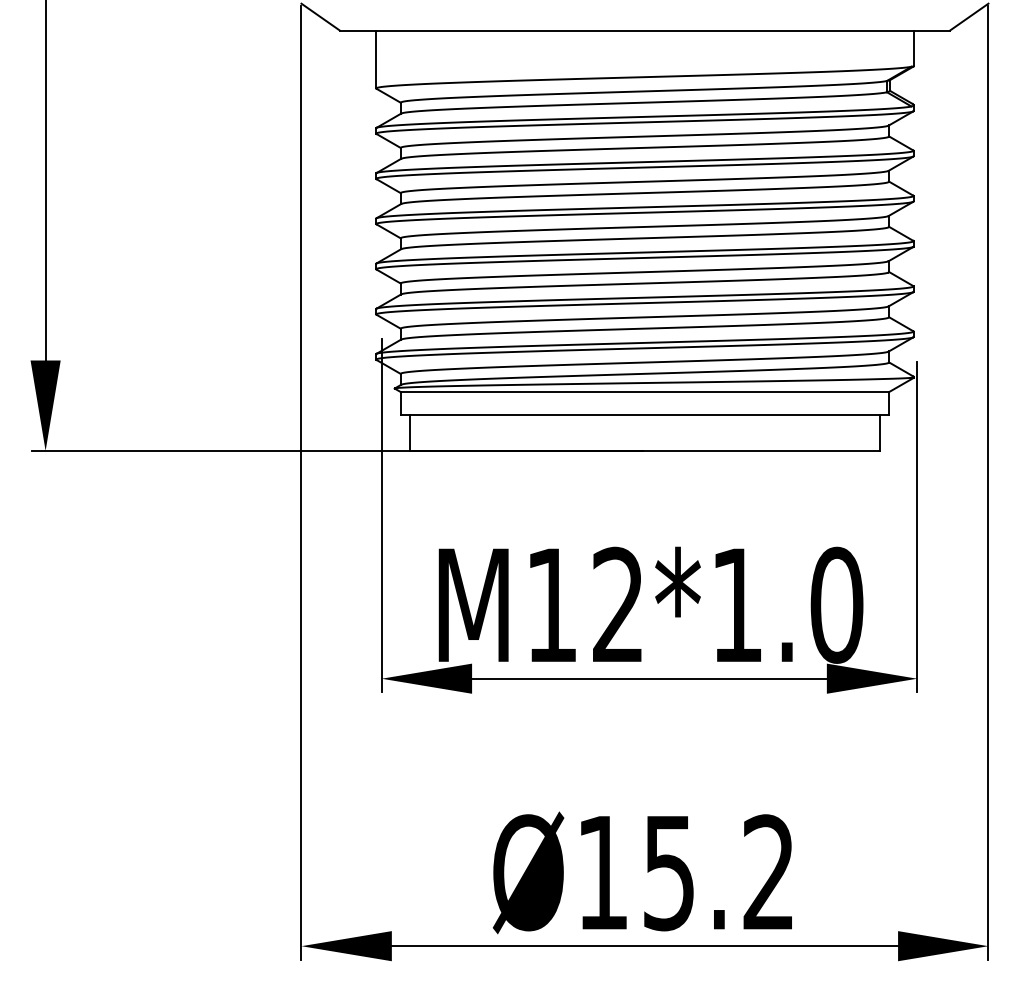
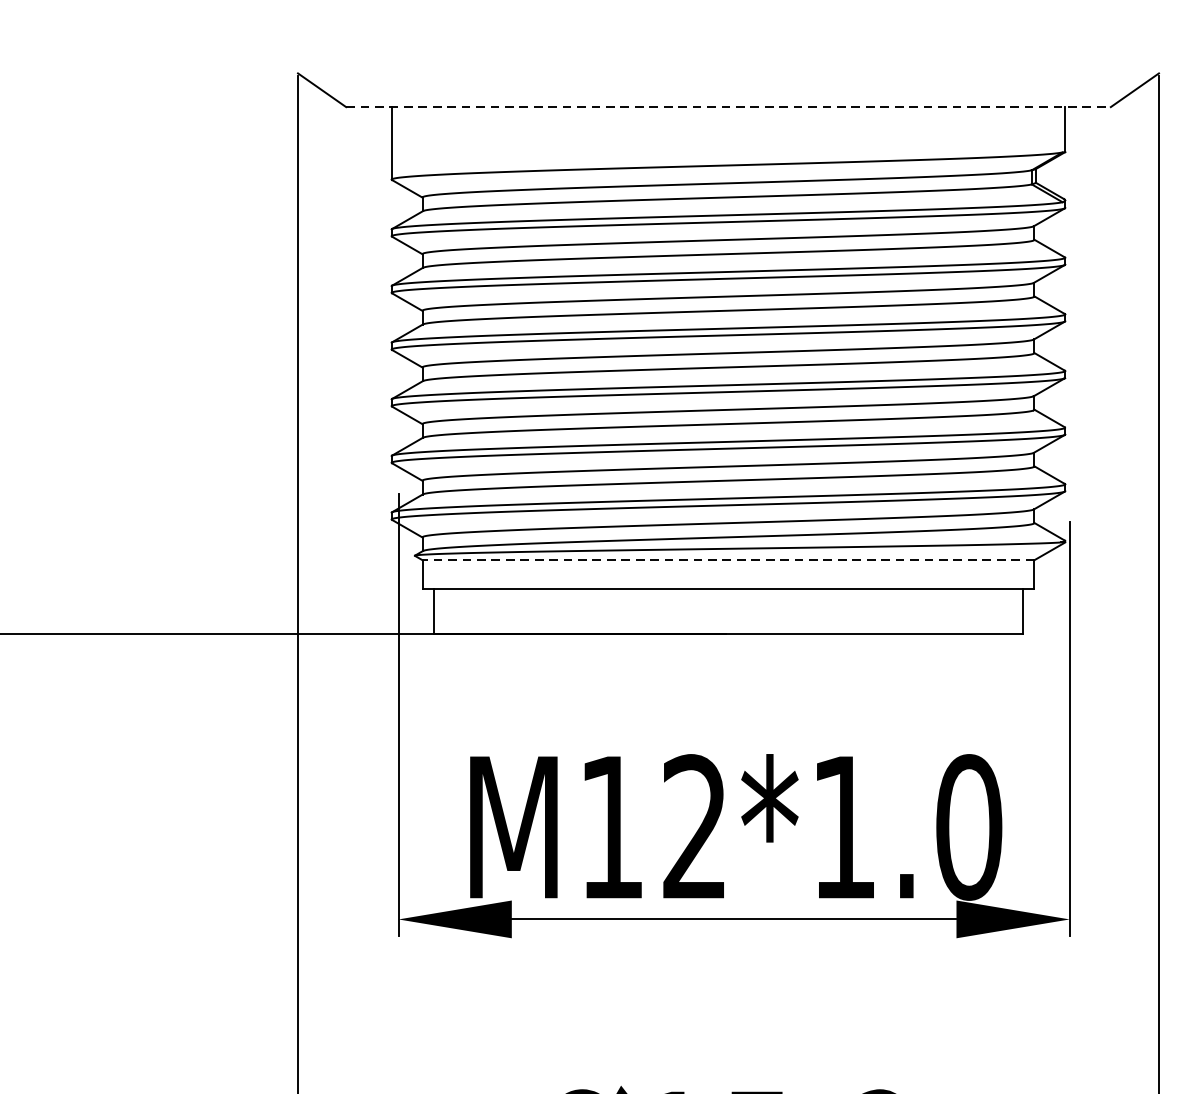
line: (645, 30) -> (729, 107), solid -> dashed
line: (644, 392) -> (727, 560), solid -> dashed

